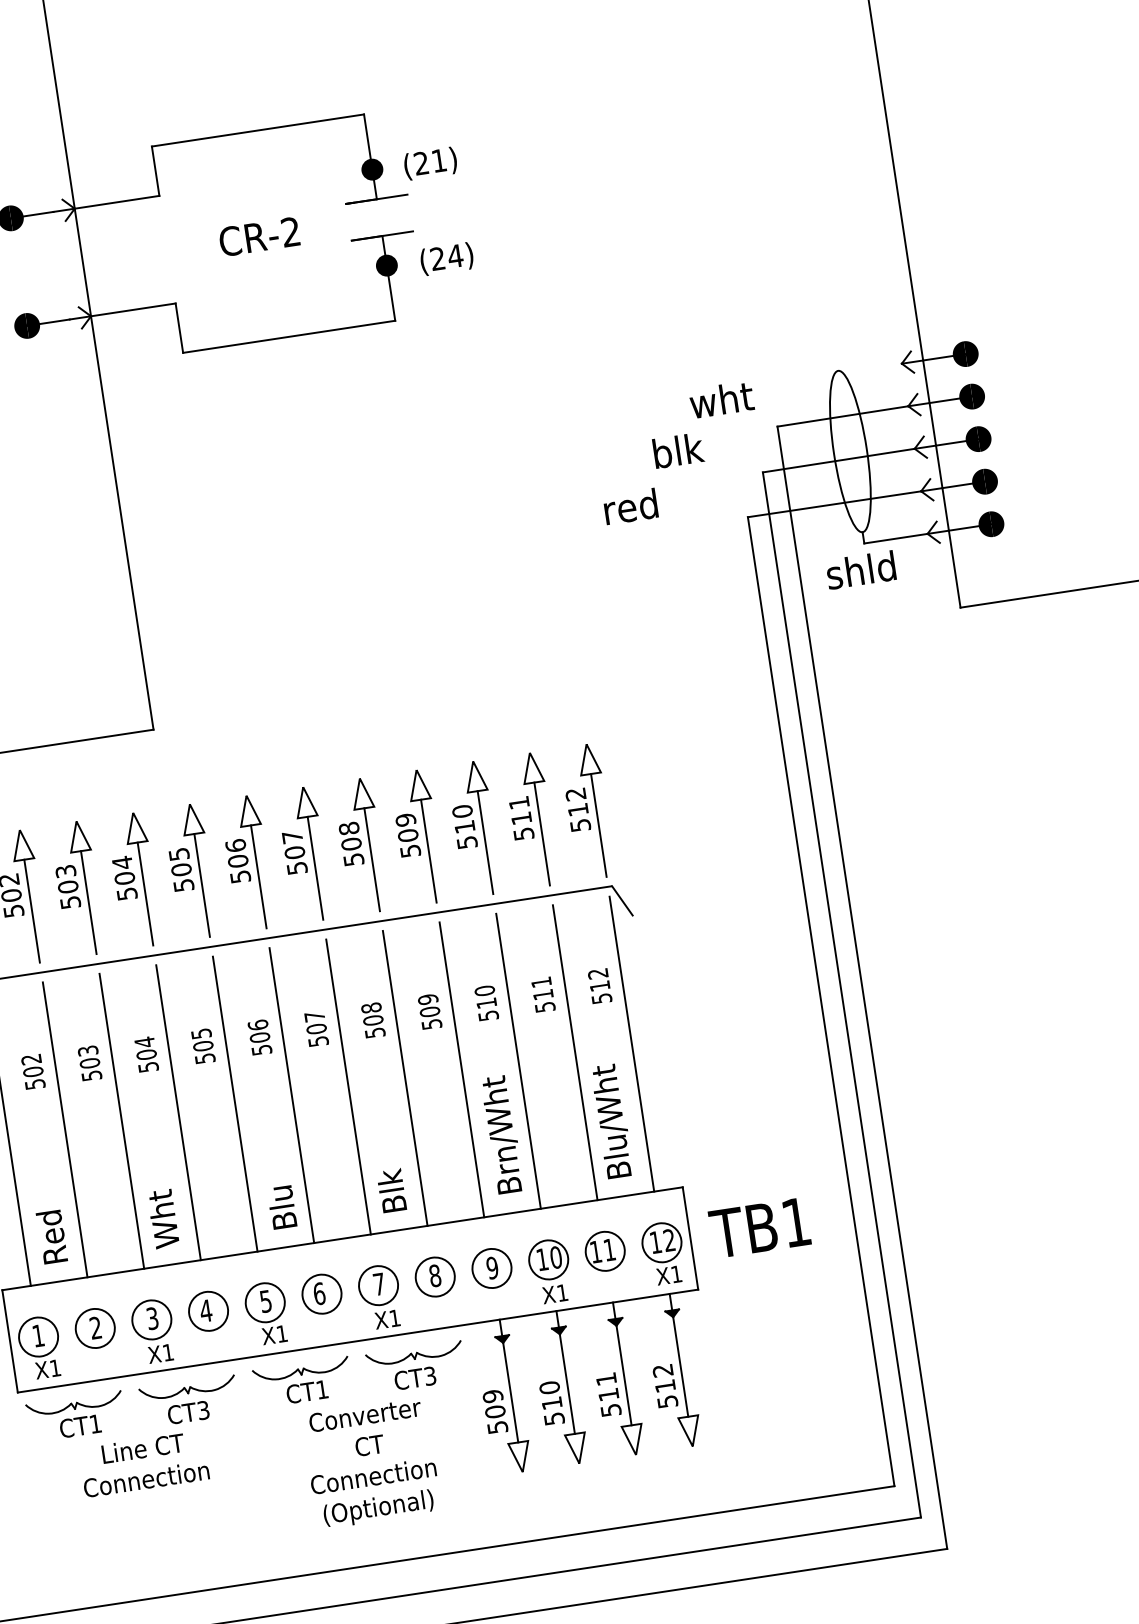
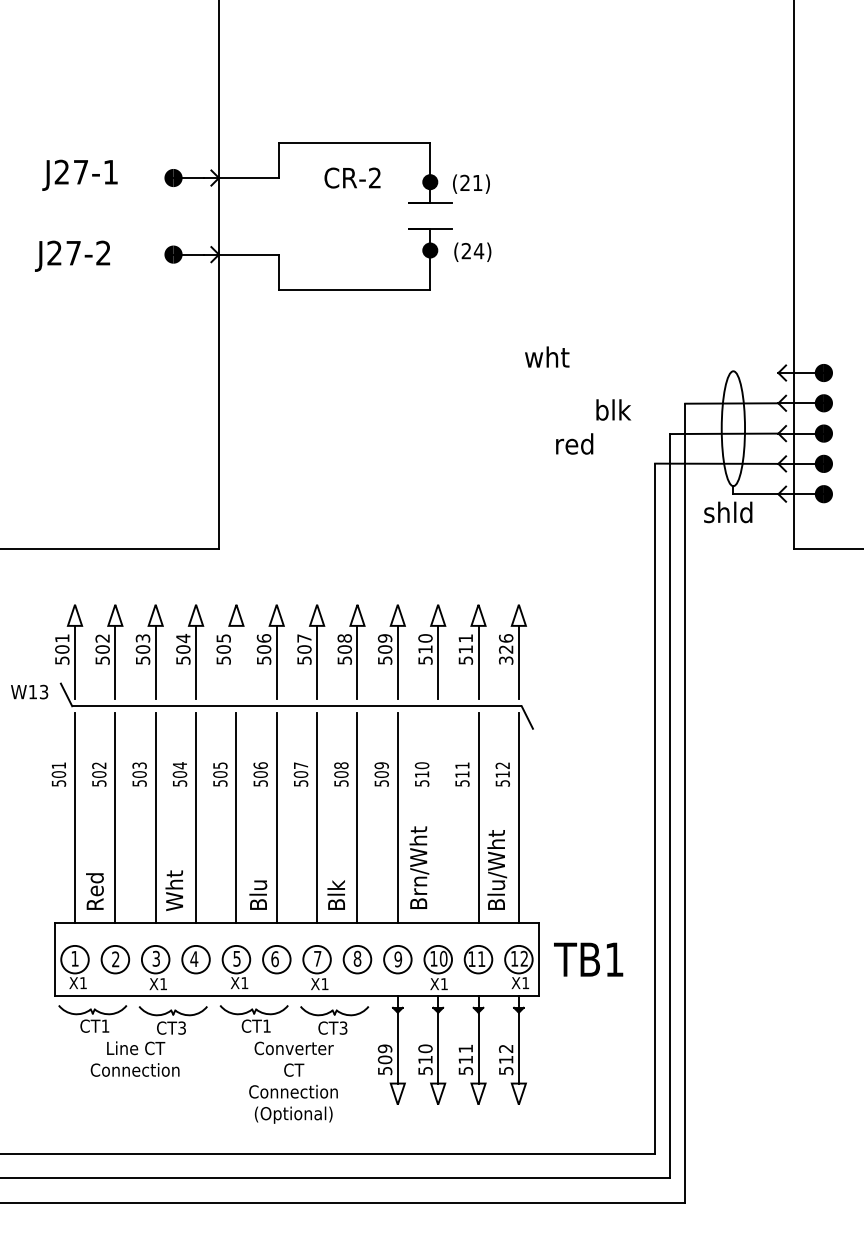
text: (259, 236) -> (352, 177), moved
text: (721, 398) -> (547, 356), moved
text: (577, 810) -> (505, 649), 512 -> 326
line: (202, 885) -> (236, 662), removed
line: (519, 1061) -> (438, 818), removed

